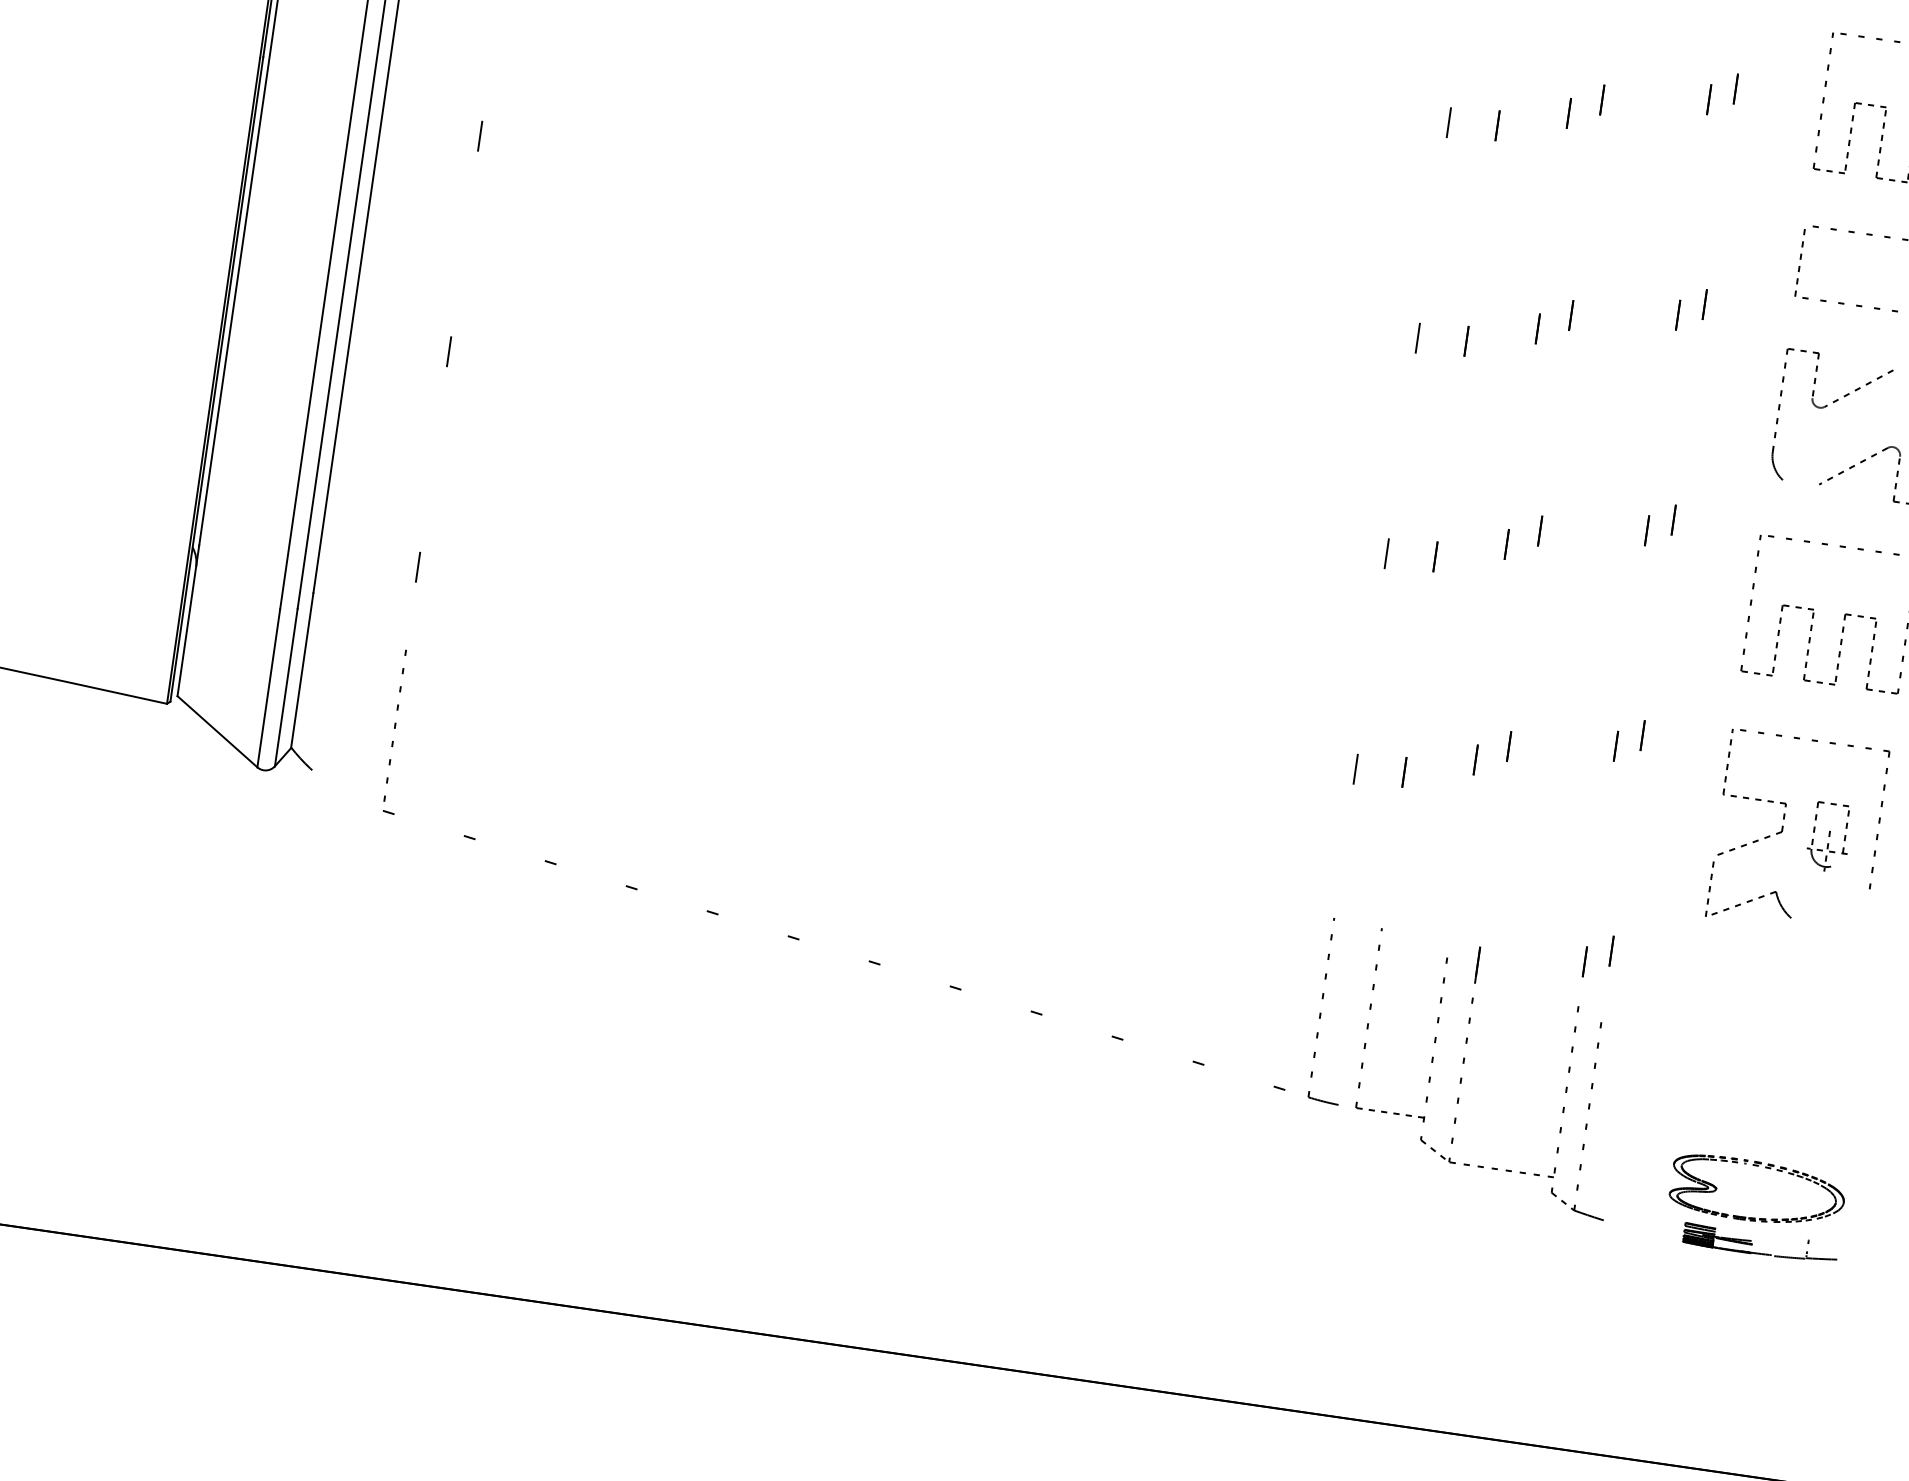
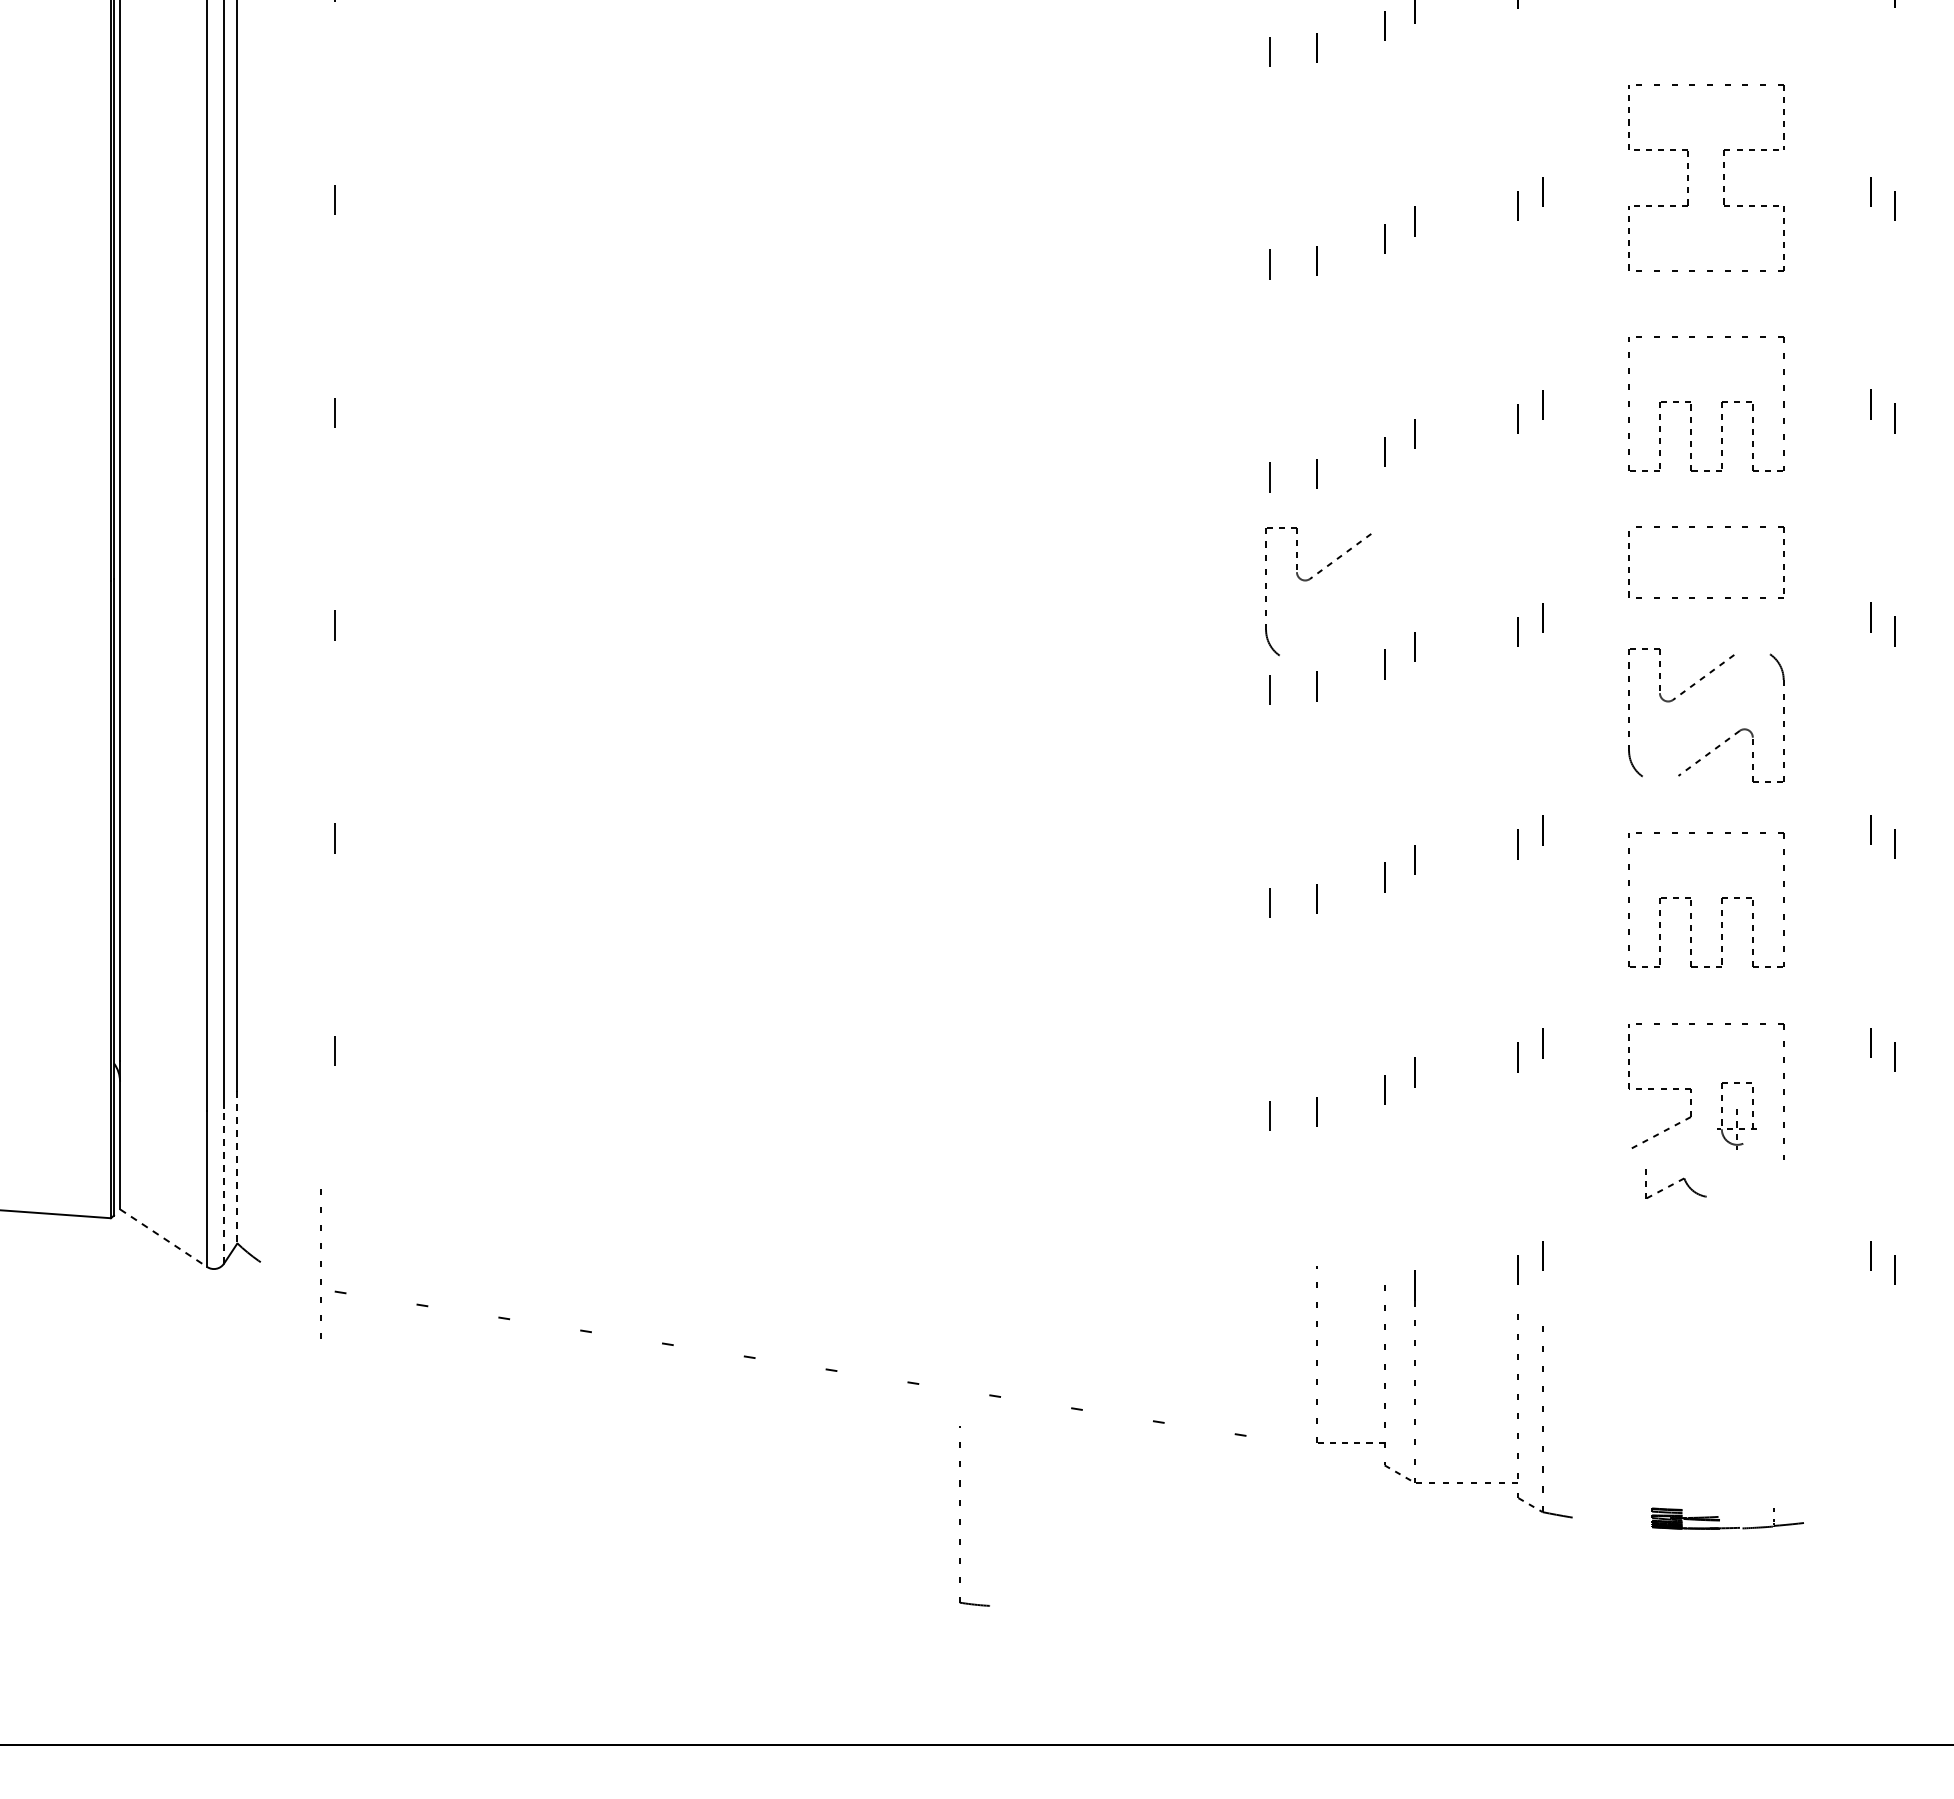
part: (1476, 232) -> (1311, 579), added
line: (302, 670) -> (237, 1167), solid -> dashed
line: (286, 687) -> (224, 1185), solid -> dashed
line: (394, 725) -> (320, 1263), moved
line: (218, 732) -> (164, 1238), solid -> dashed
part: (1751, 895) -> (1670, 1182), size x0.6
part: (1321, 1013) -> (960, 1519), moved
part: (1758, 1167) -> (1714, 1444), removed

